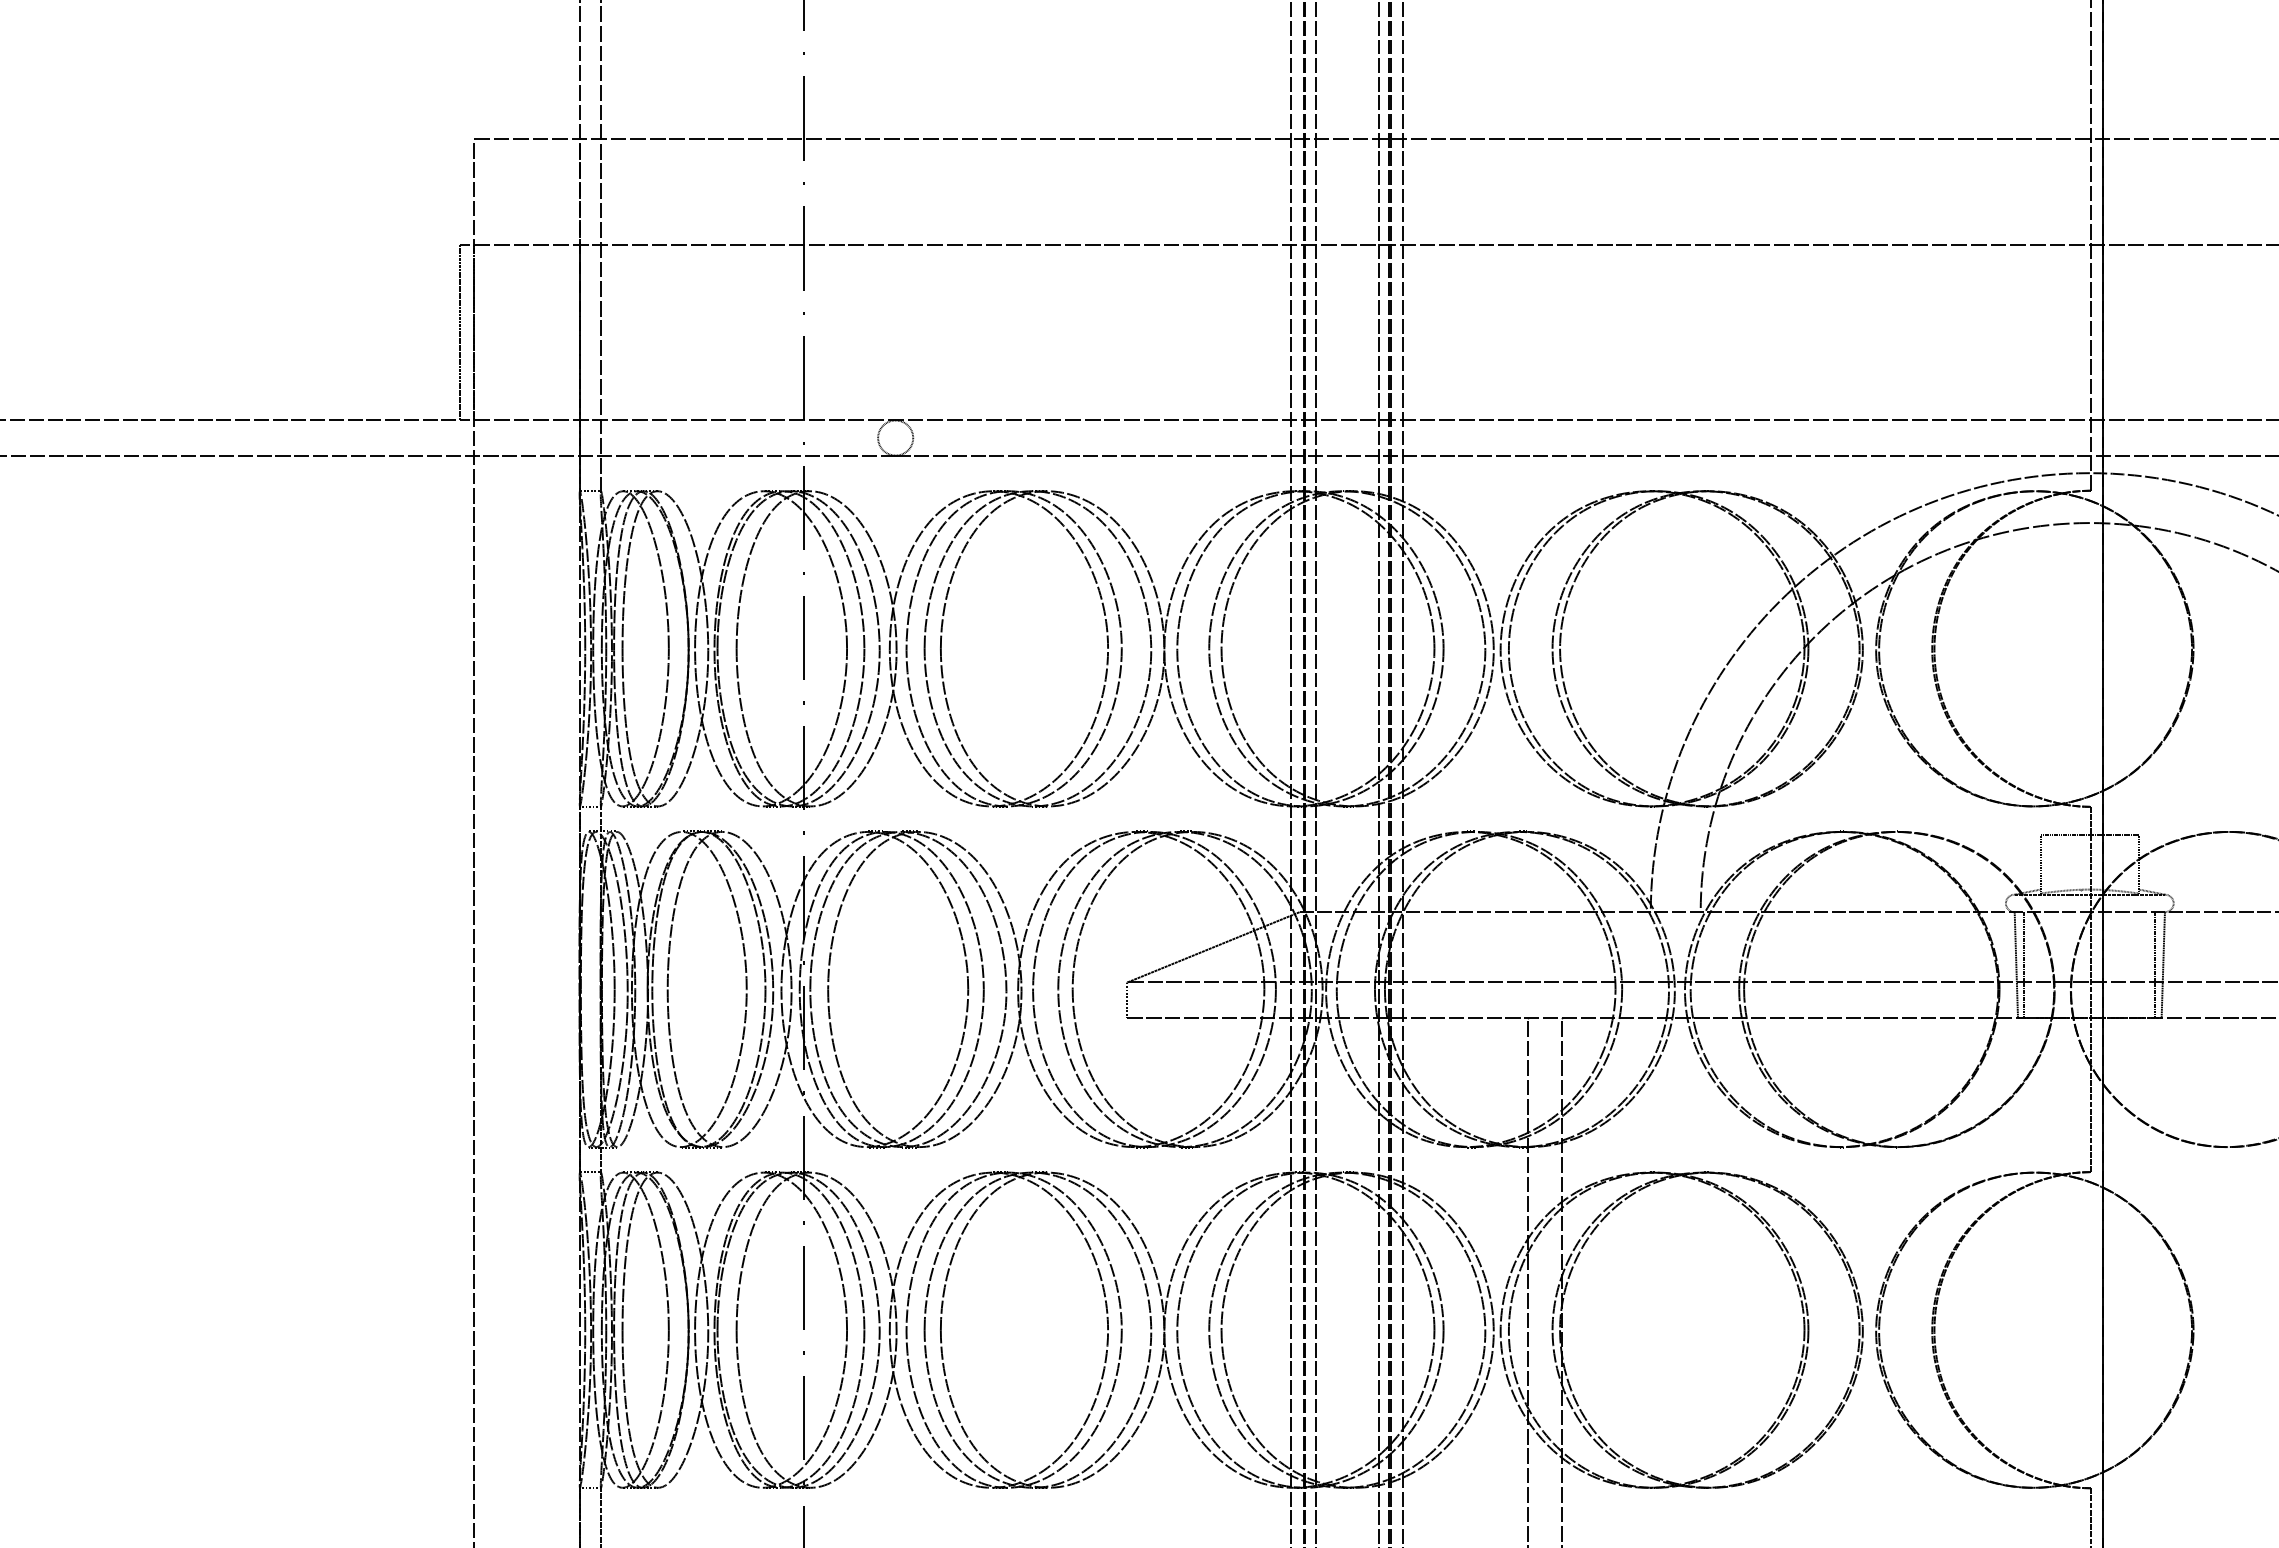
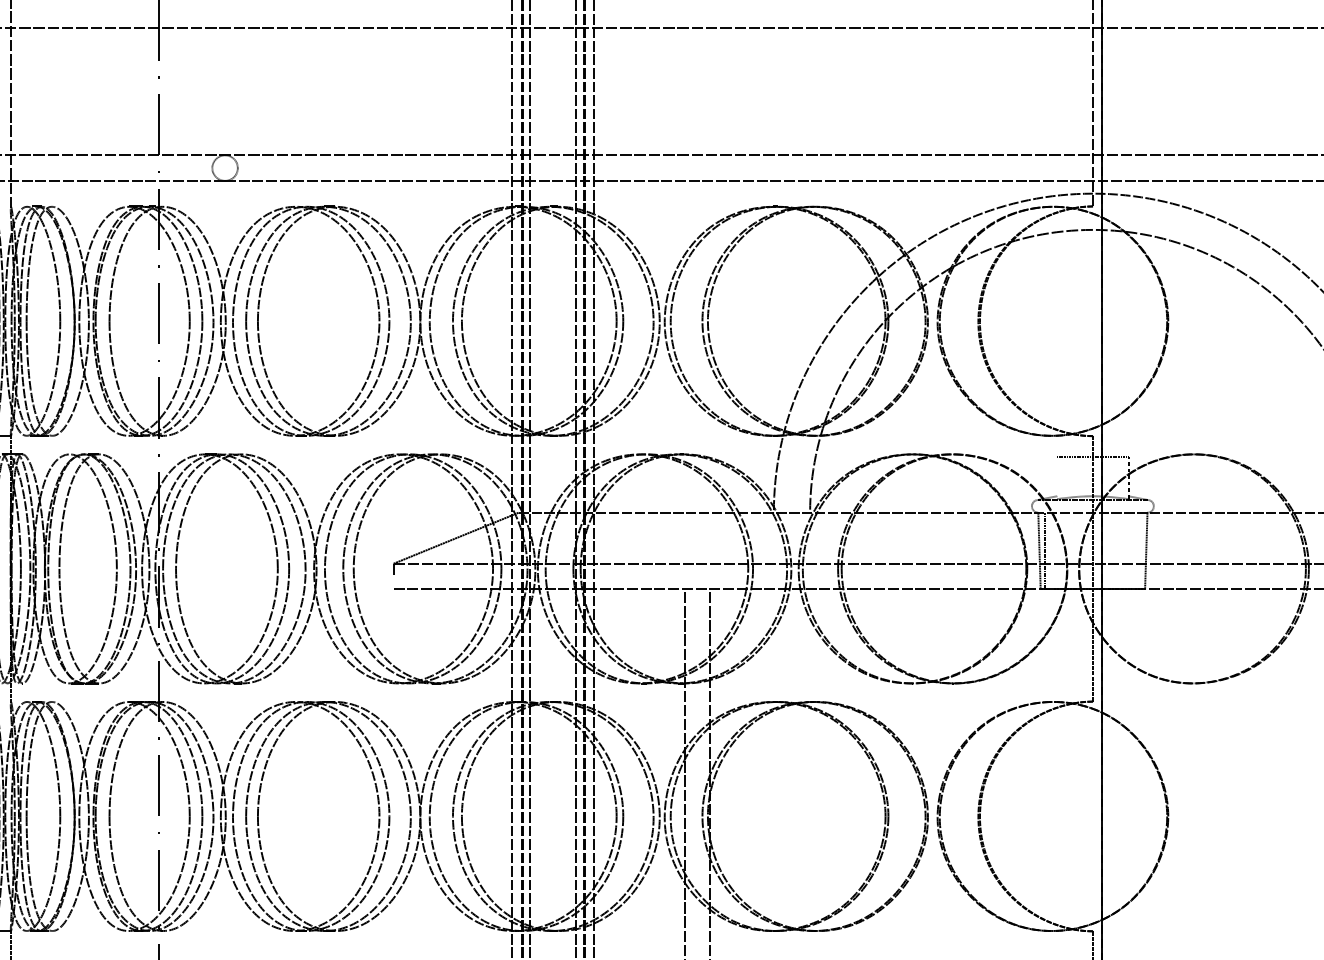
line: (2040, 864) -> (1057, 478), removed
line: (2155, 964) -> (1140, 550), removed

